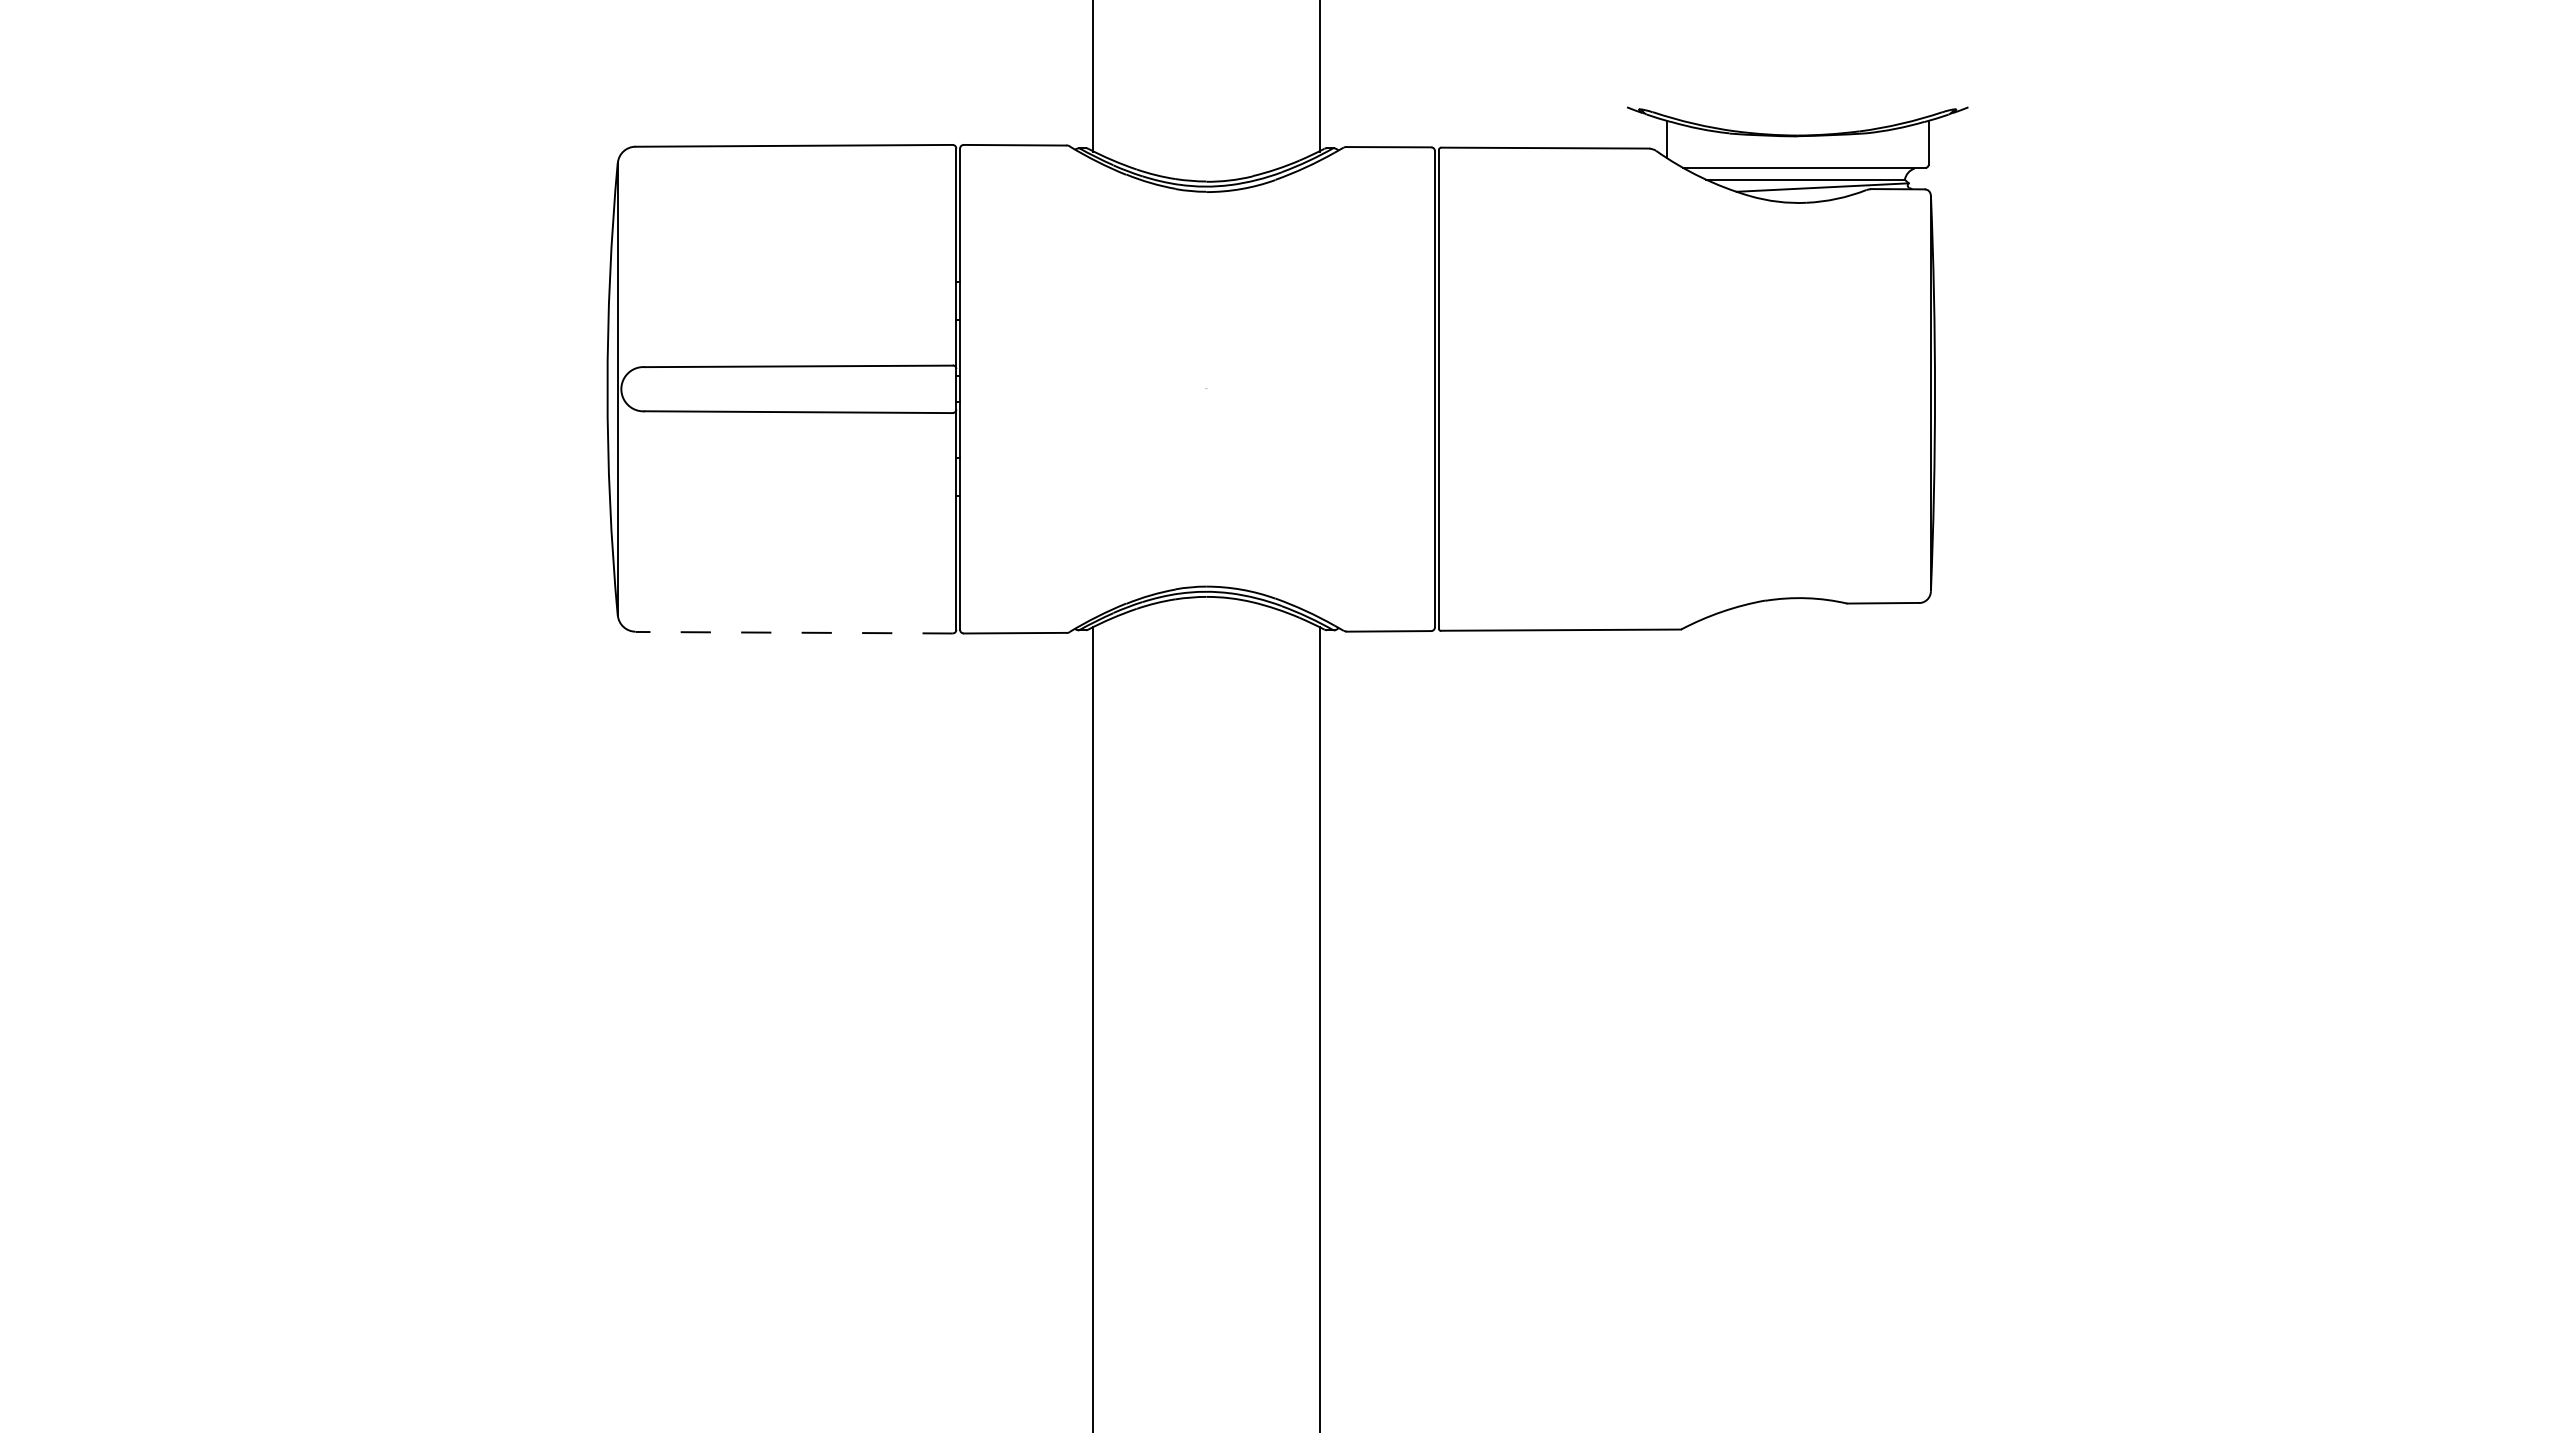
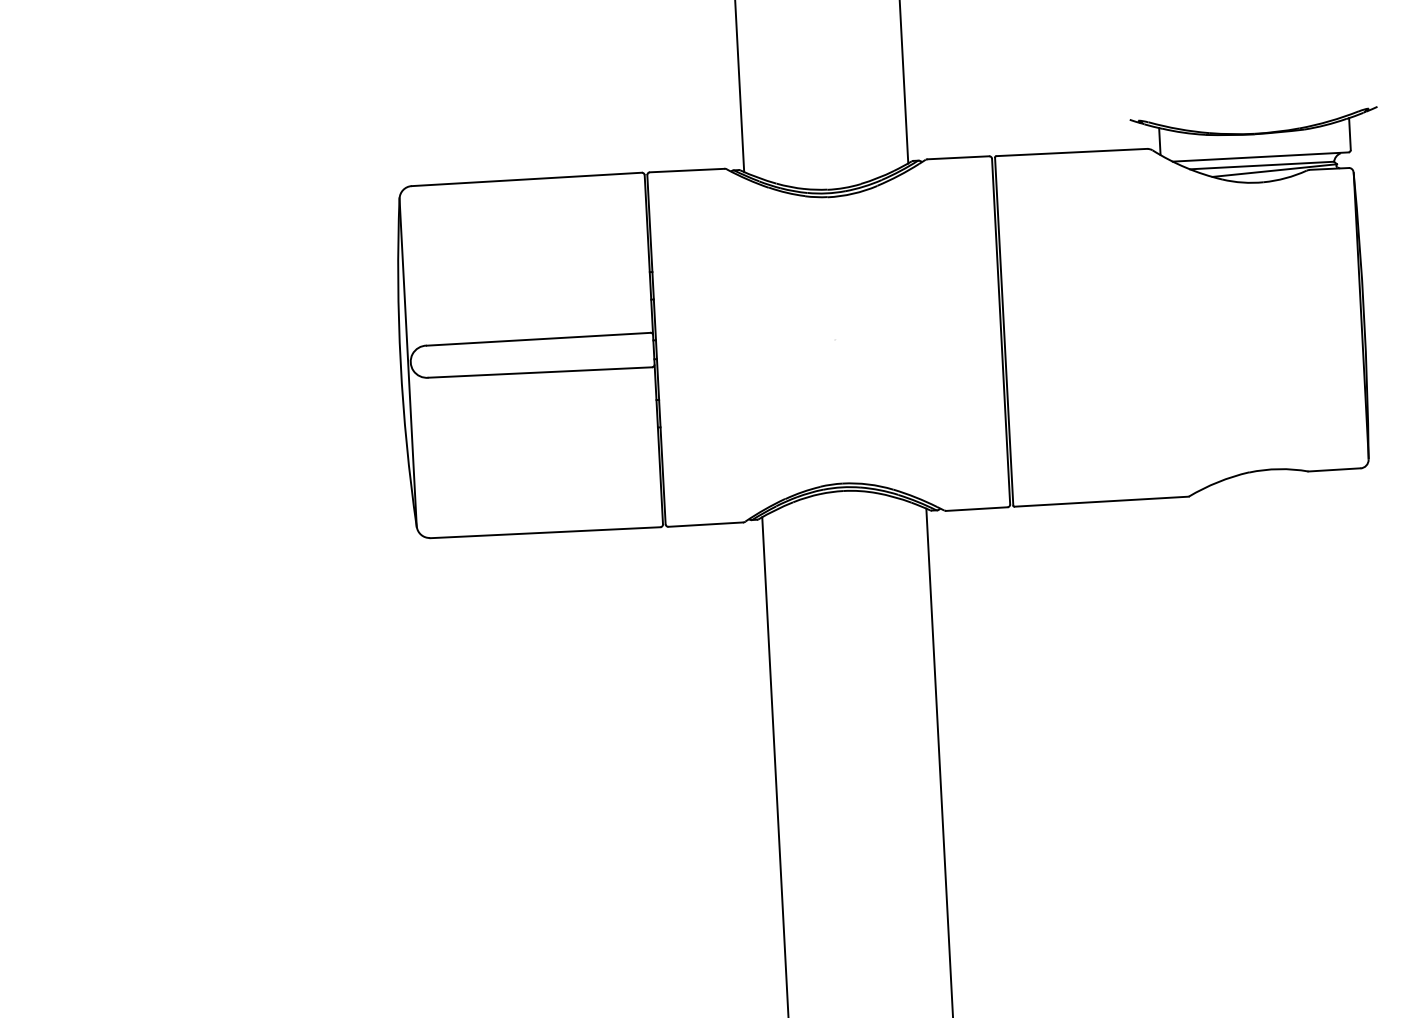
line: (794, 632) -> (545, 532), dashed -> solid

